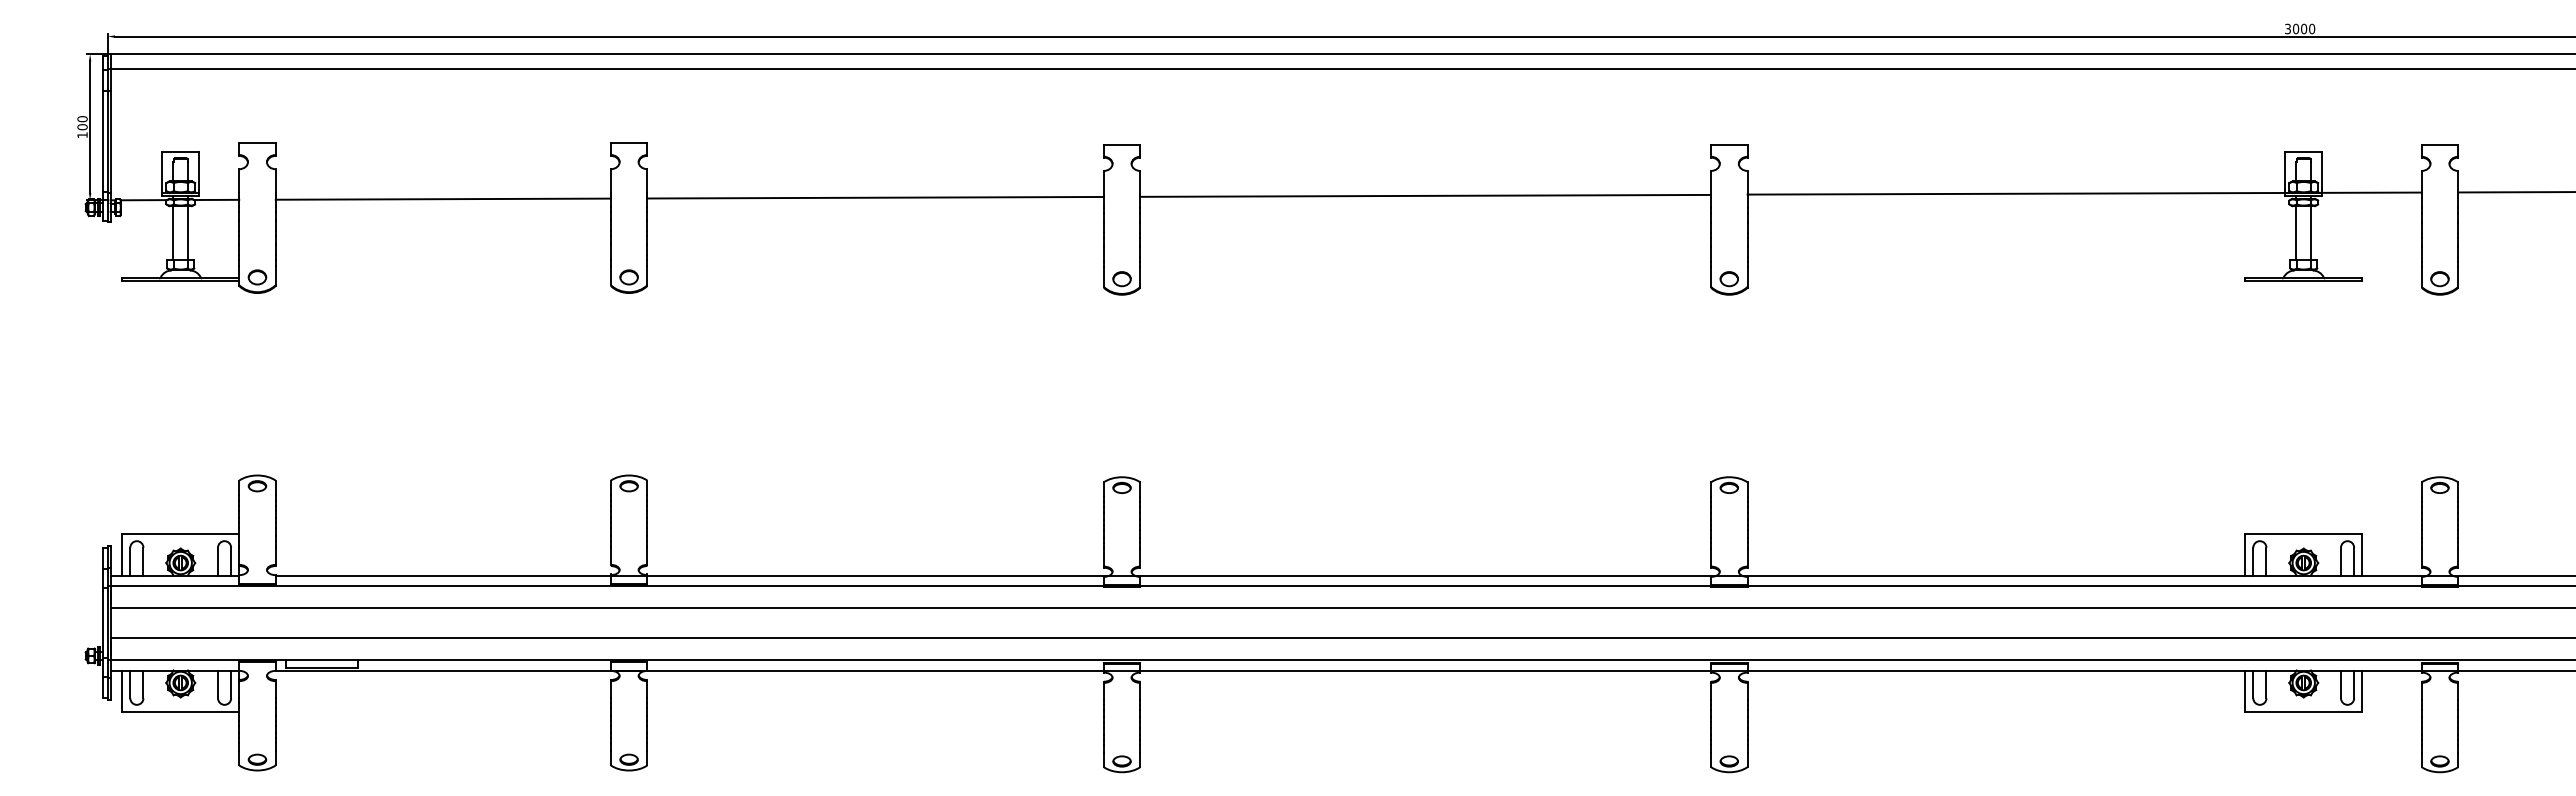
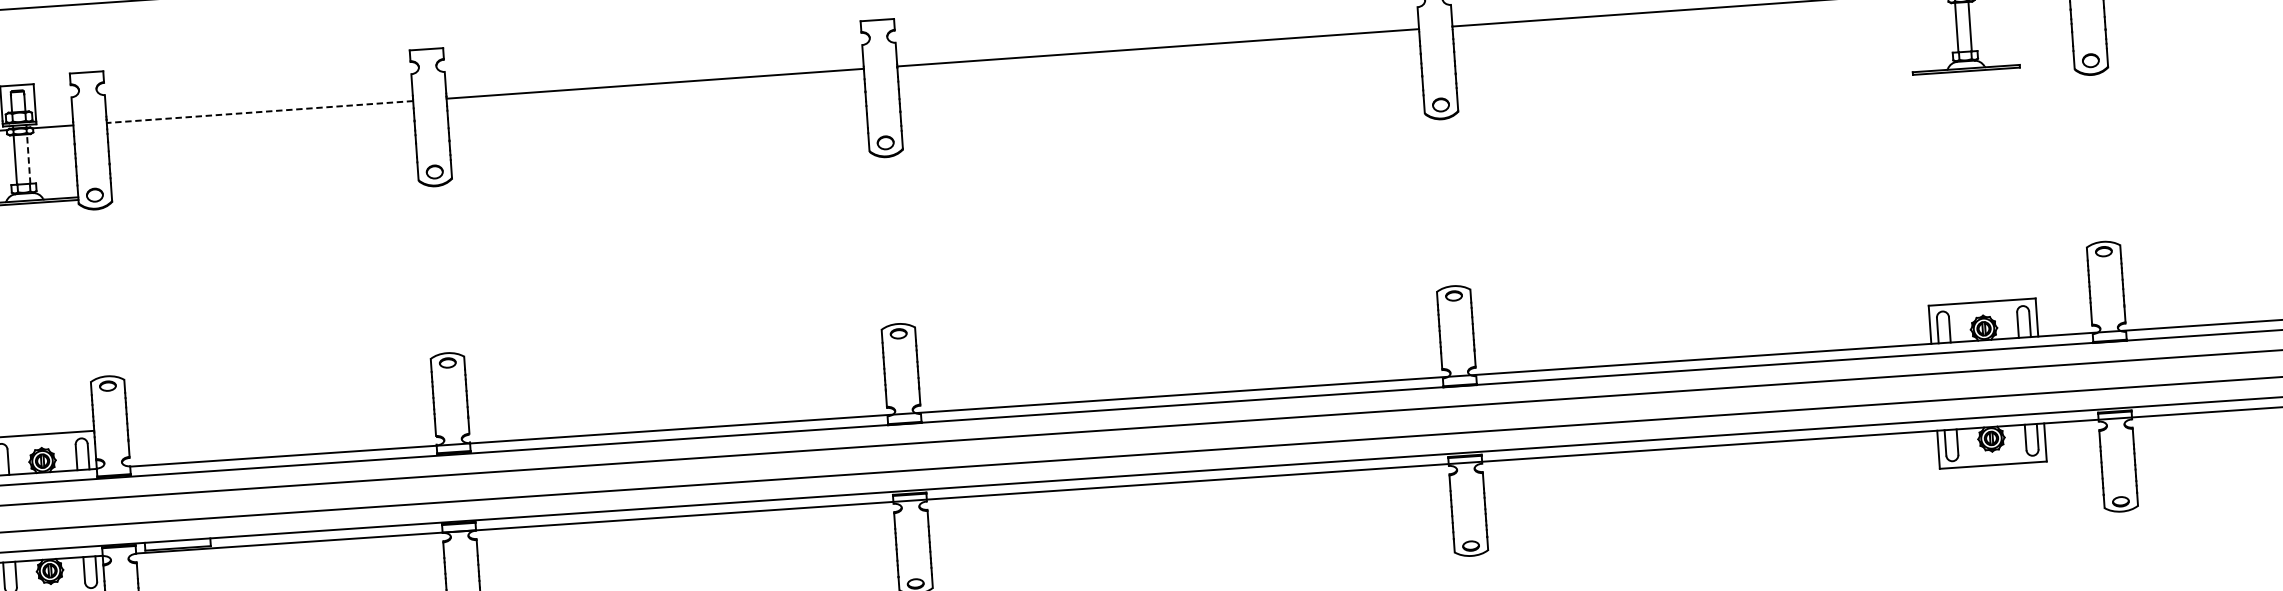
line: (443, 199) -> (260, 112), solid -> dashed
line: (188, 232) -> (29, 158), solid -> dashed

